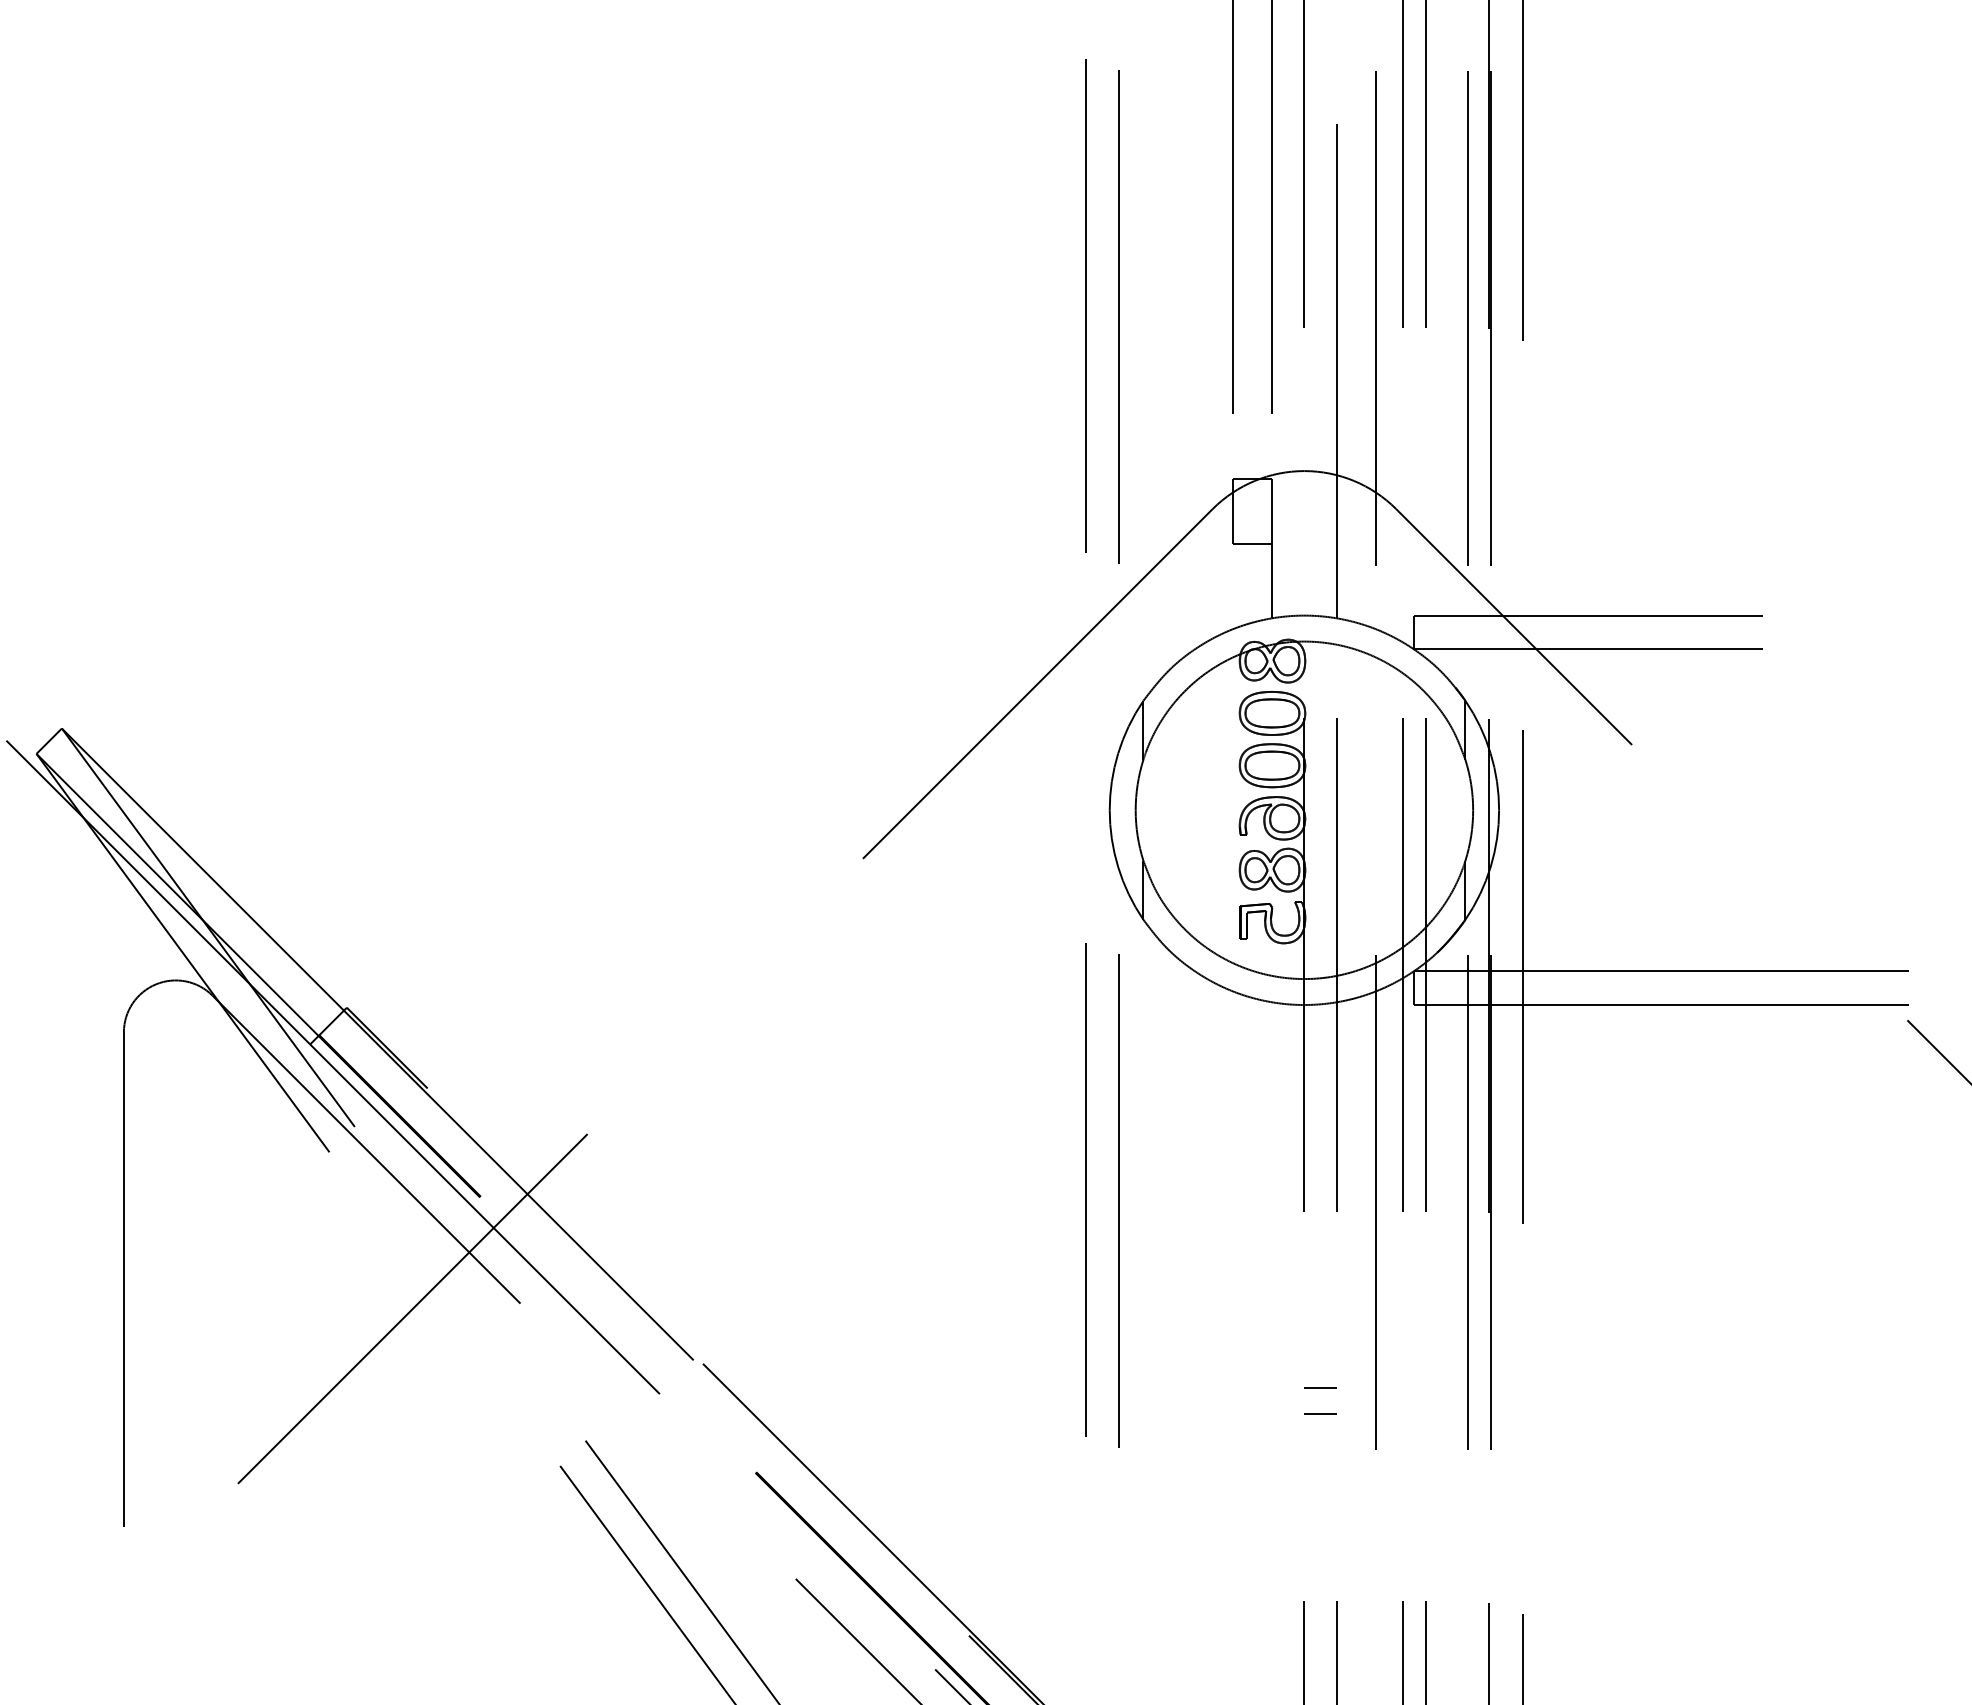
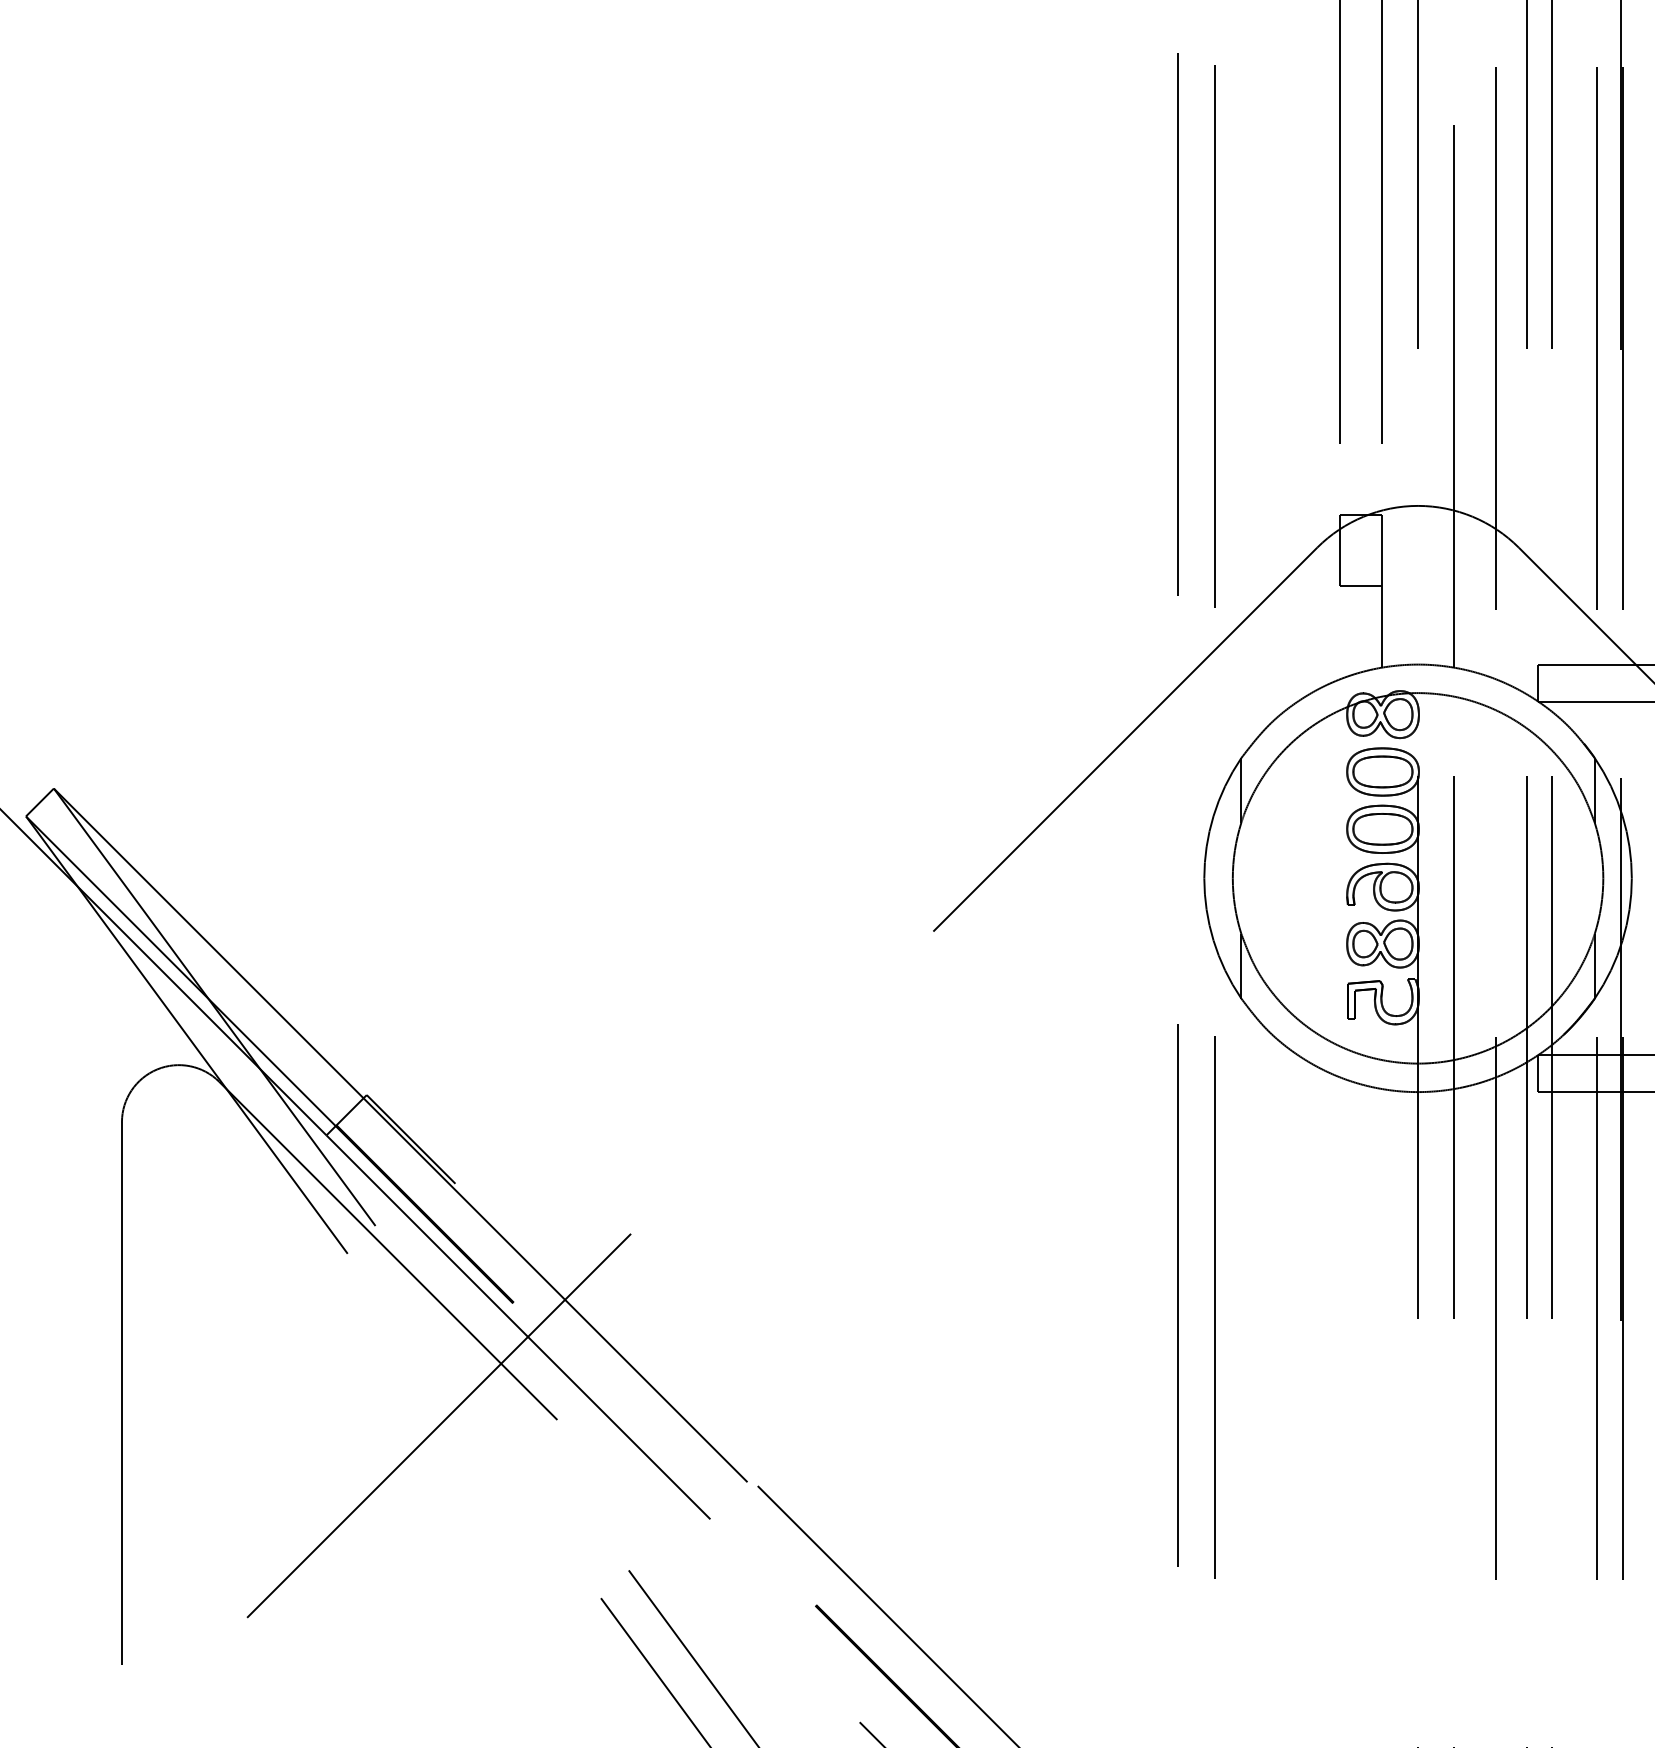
line: (1320, 1387) -> (1435, 1512), removed
line: (1320, 1413) -> (1435, 1540), removed

